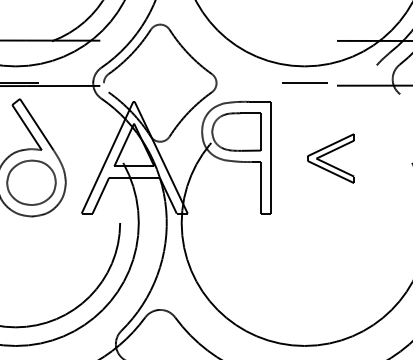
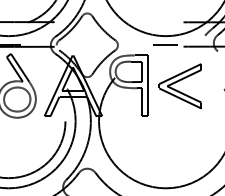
part: (329, 158) -> (179, 86), size x1.67

